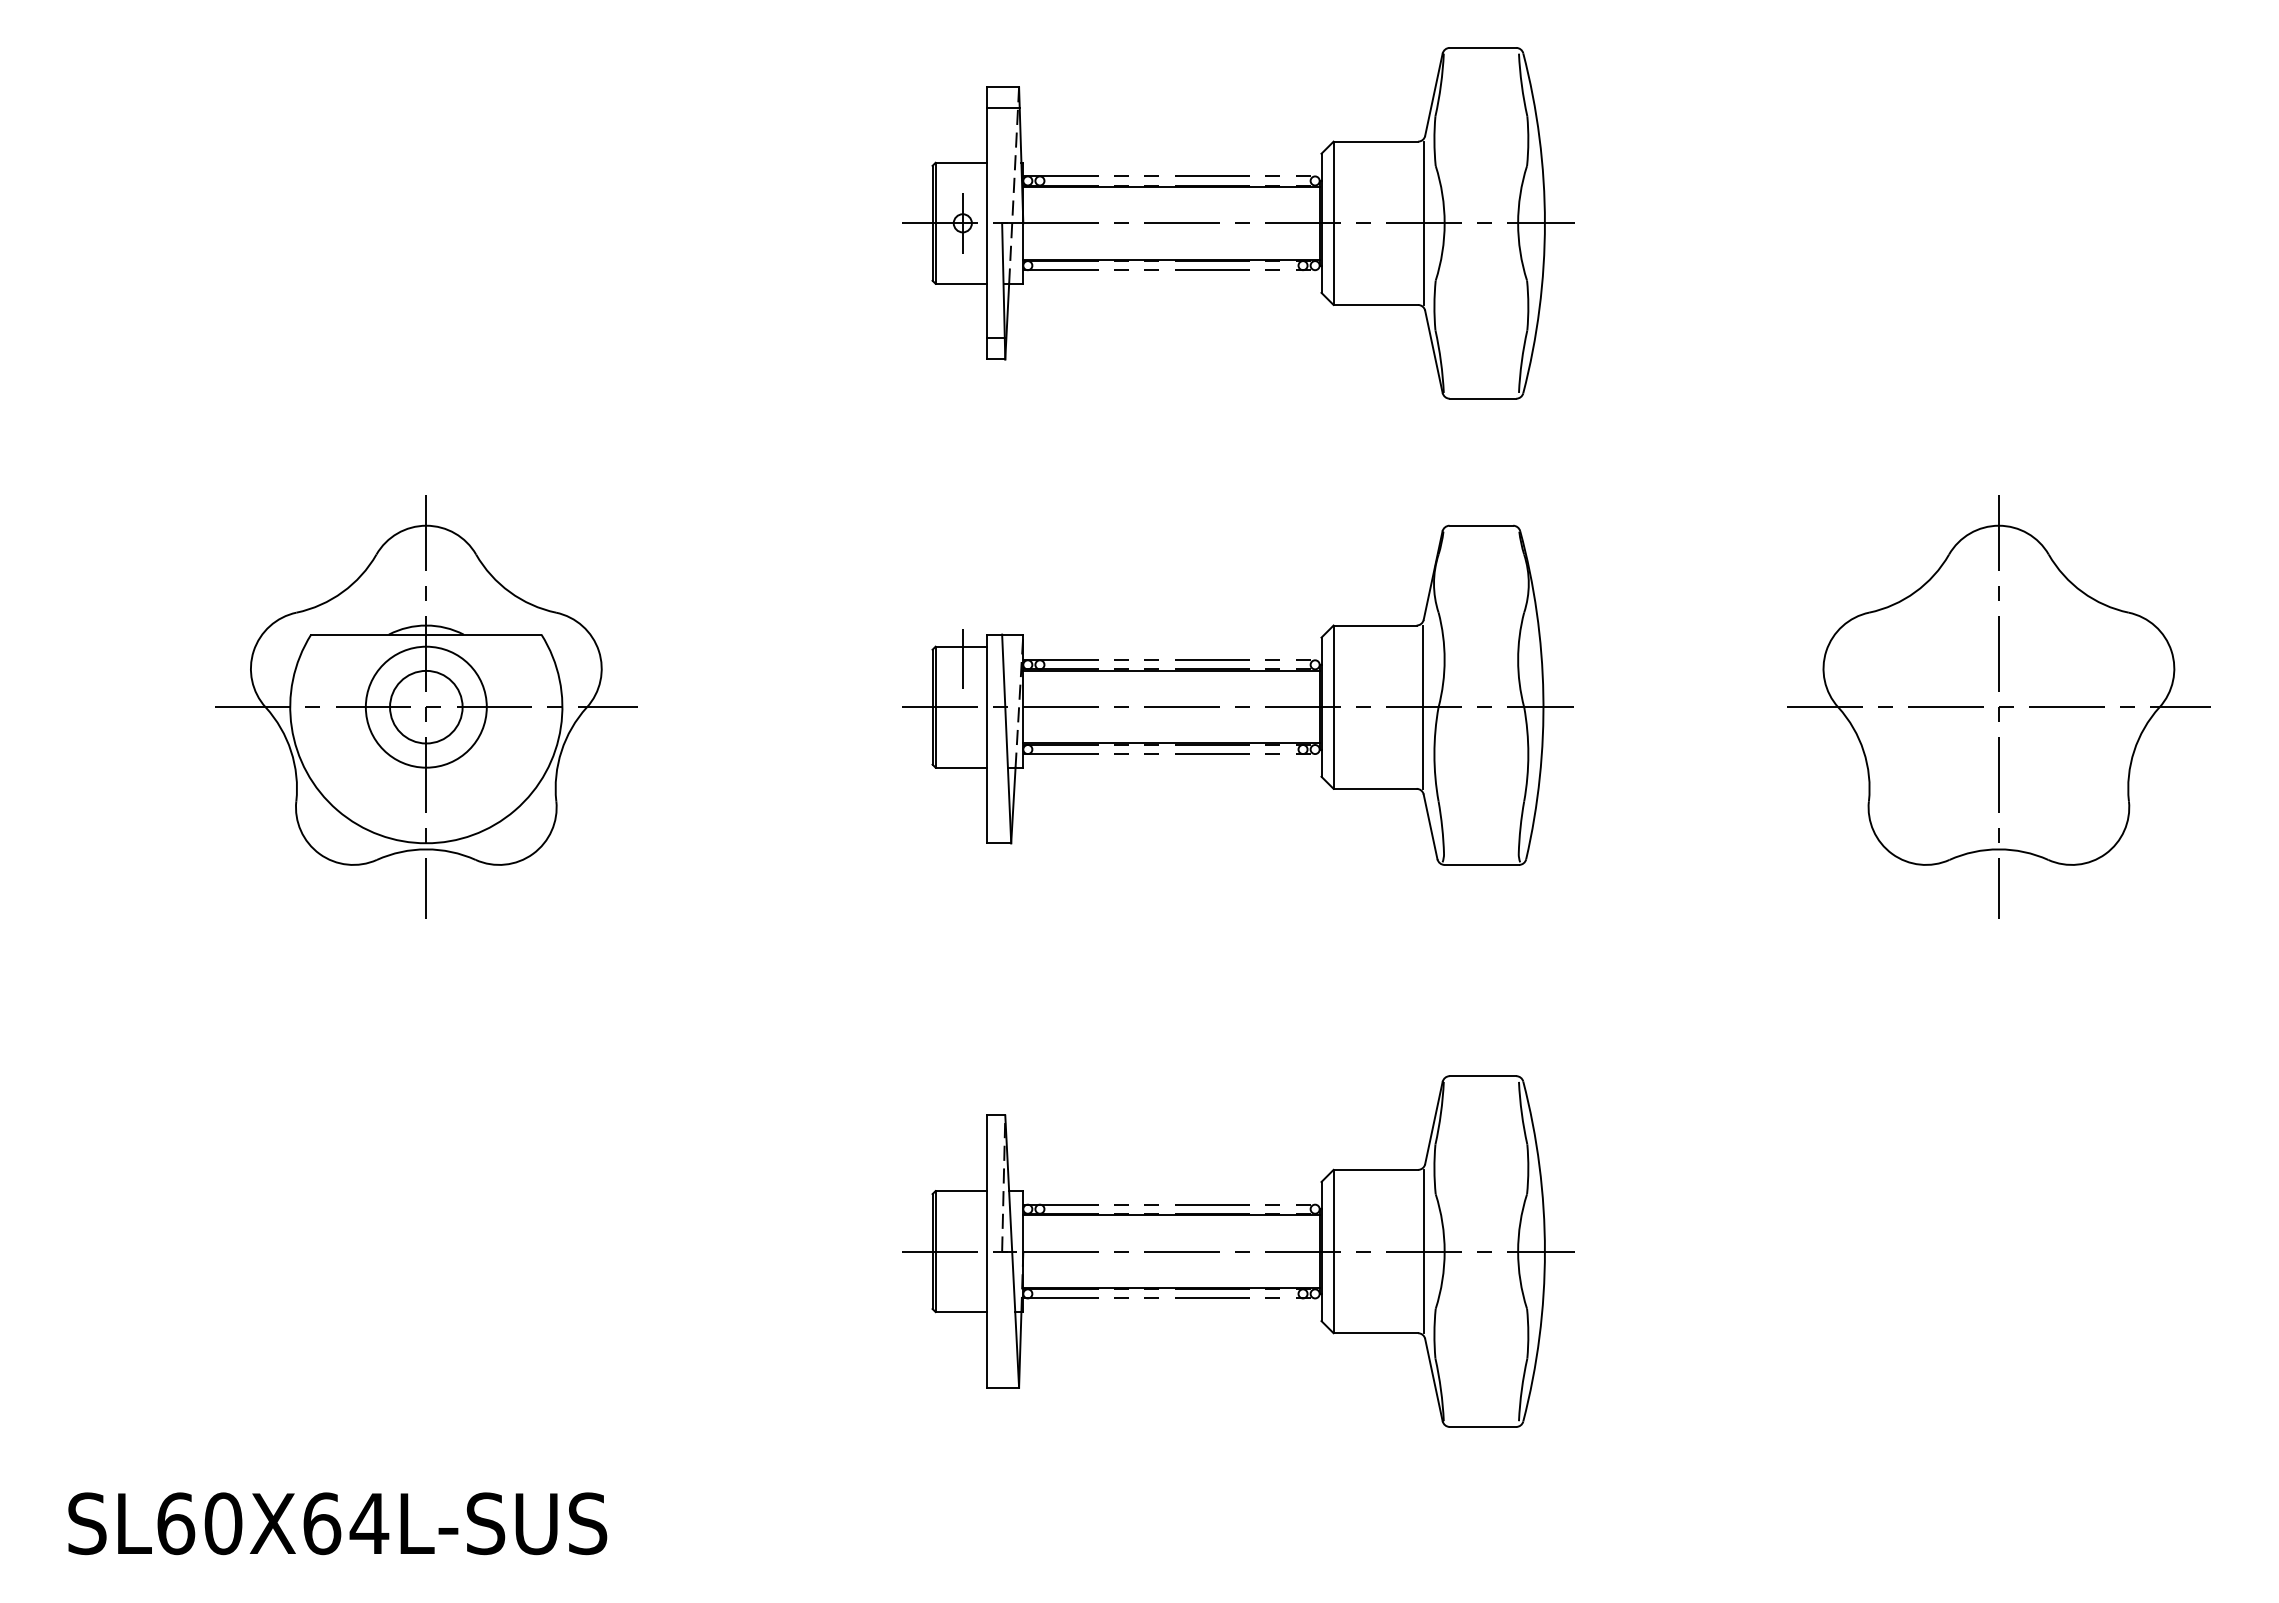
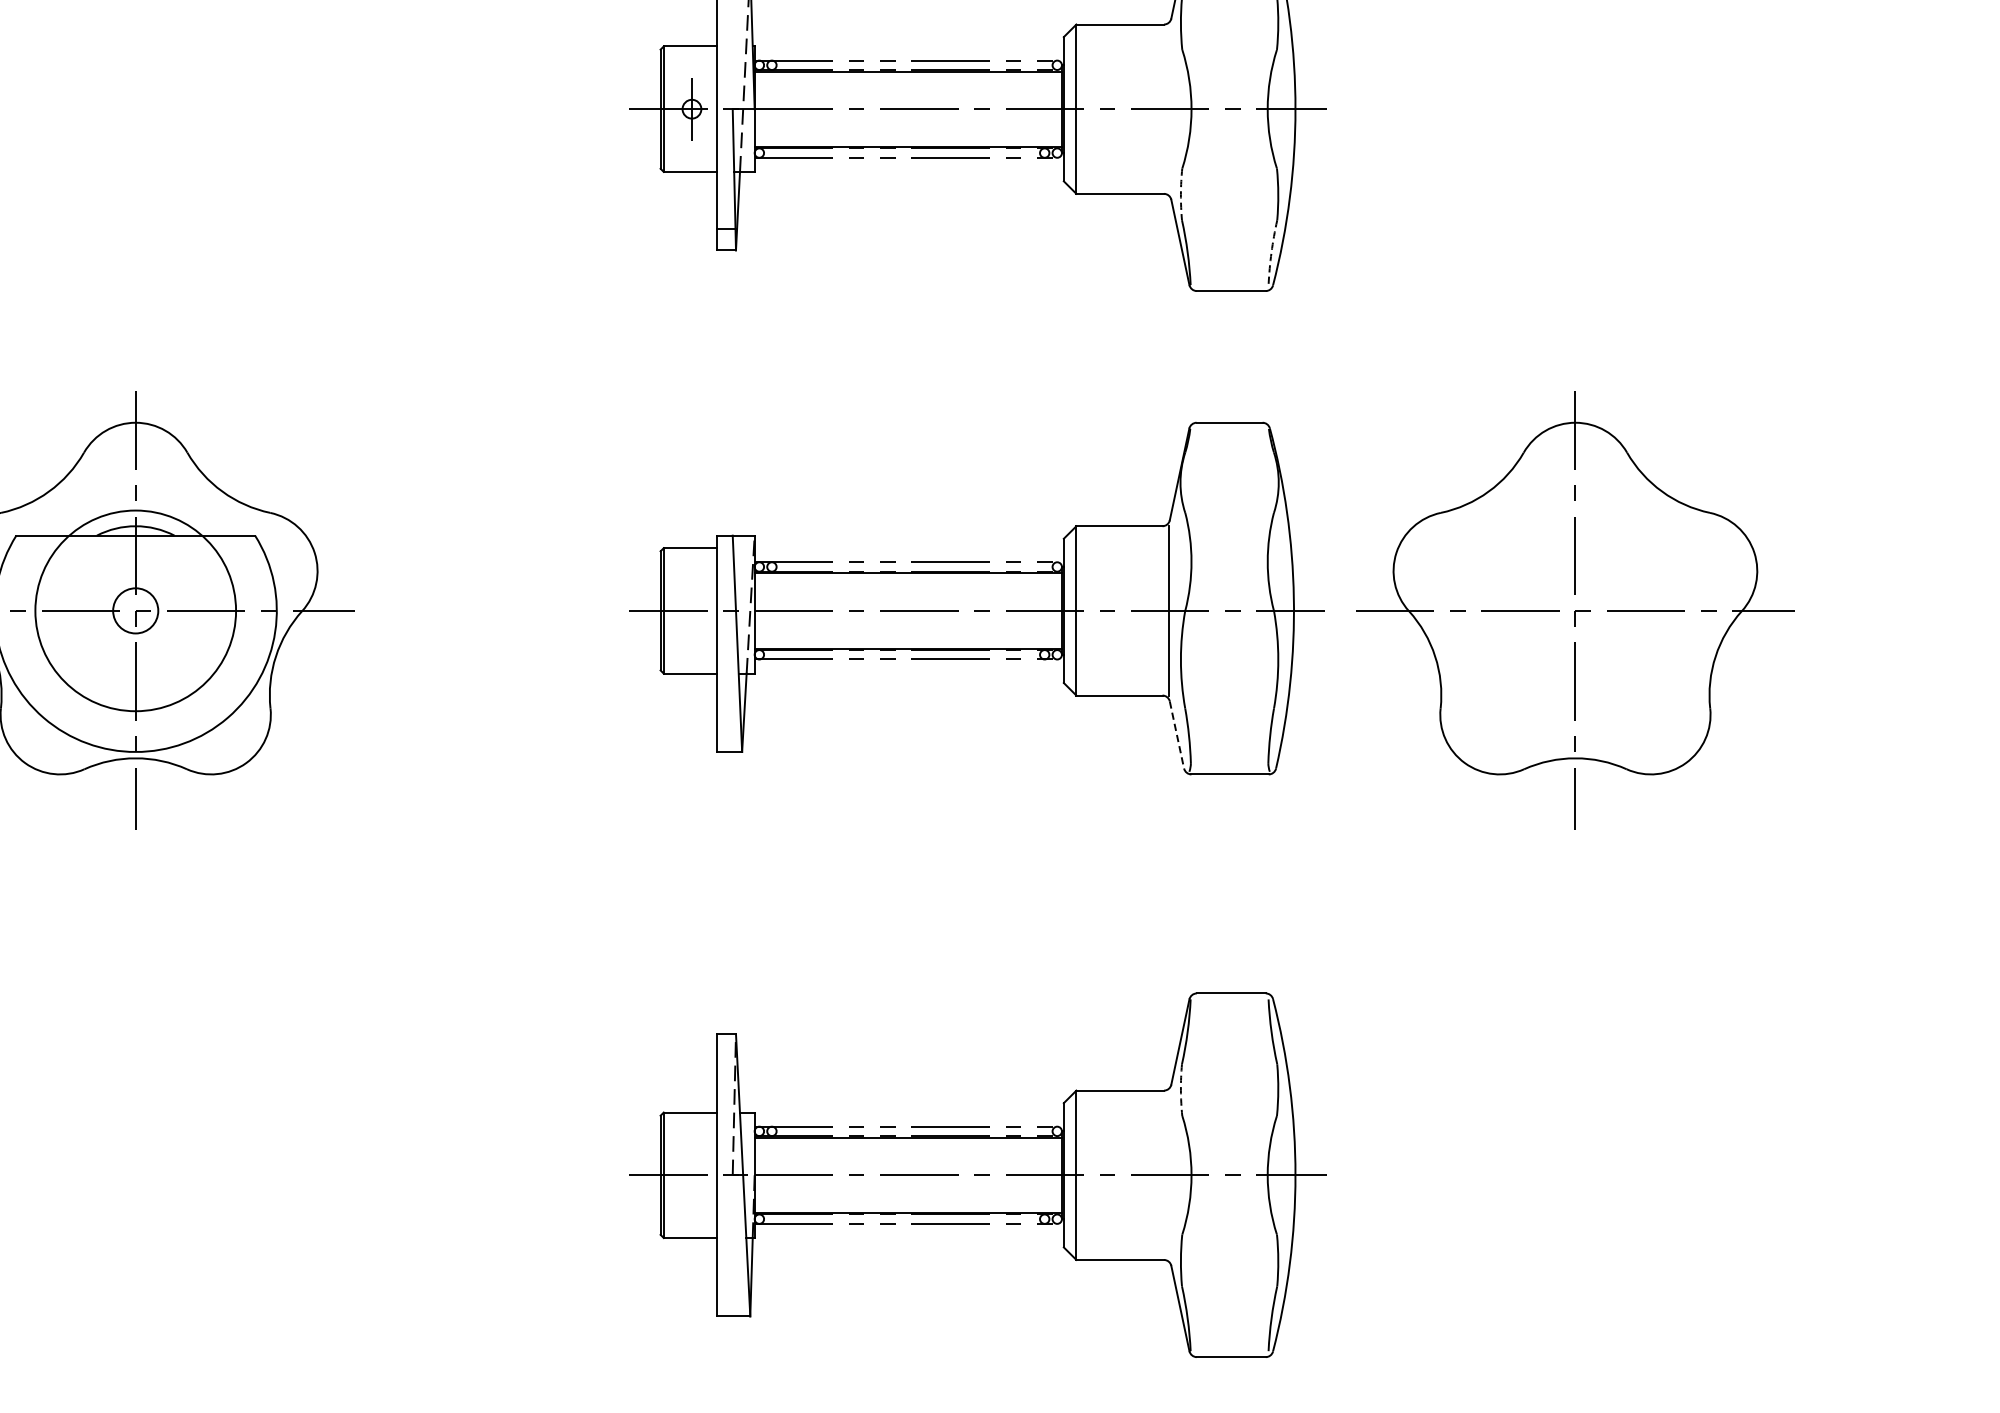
line: (1423, 222) -> (1169, 108), removed
arc: (1434, 305) -> (1181, 194), solid -> dashed
arc: (1521, 361) -> (1271, 252), solid -> dashed
line: (962, 658) -> (691, 560), removed
circle: (425, 706) -> (134, 610), size x1.6
circle: (426, 706) -> (135, 610), size x0.6
part: (1998, 706) -> (1574, 610), moved
line: (1430, 827) -> (1176, 735), solid -> dashed
arc: (1434, 1169) -> (1181, 1090), solid -> dashed
line: (1423, 1251) -> (1169, 1175), removed

